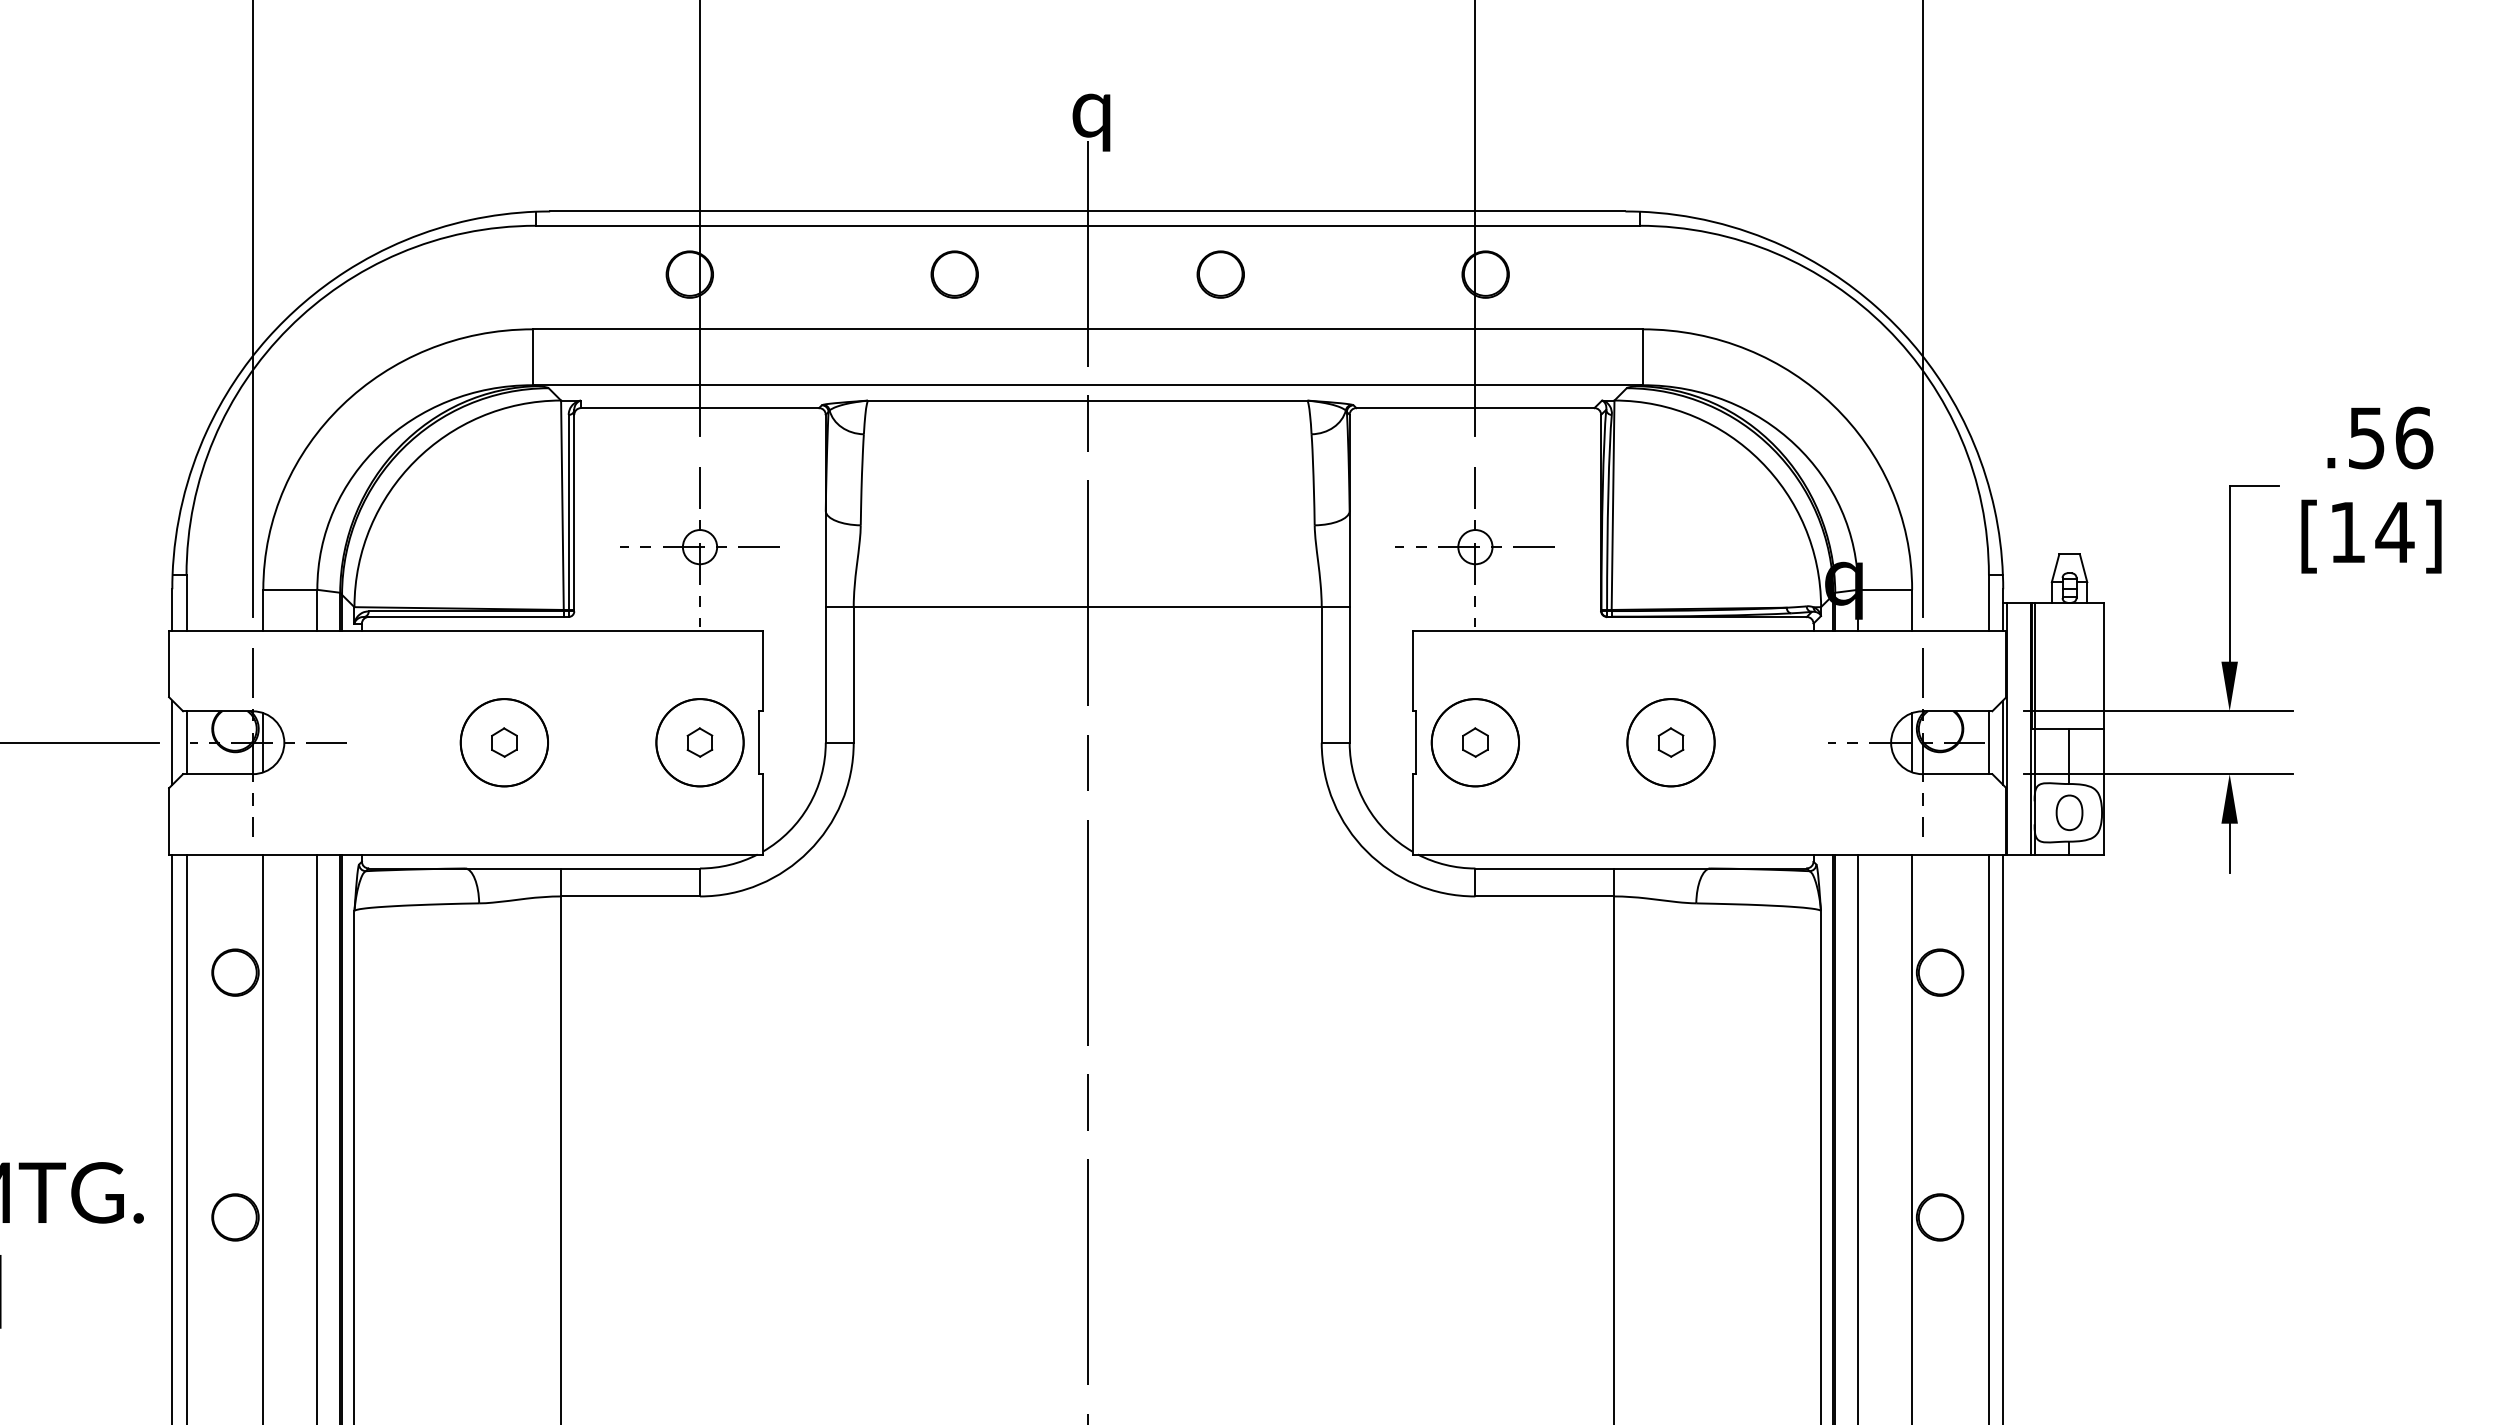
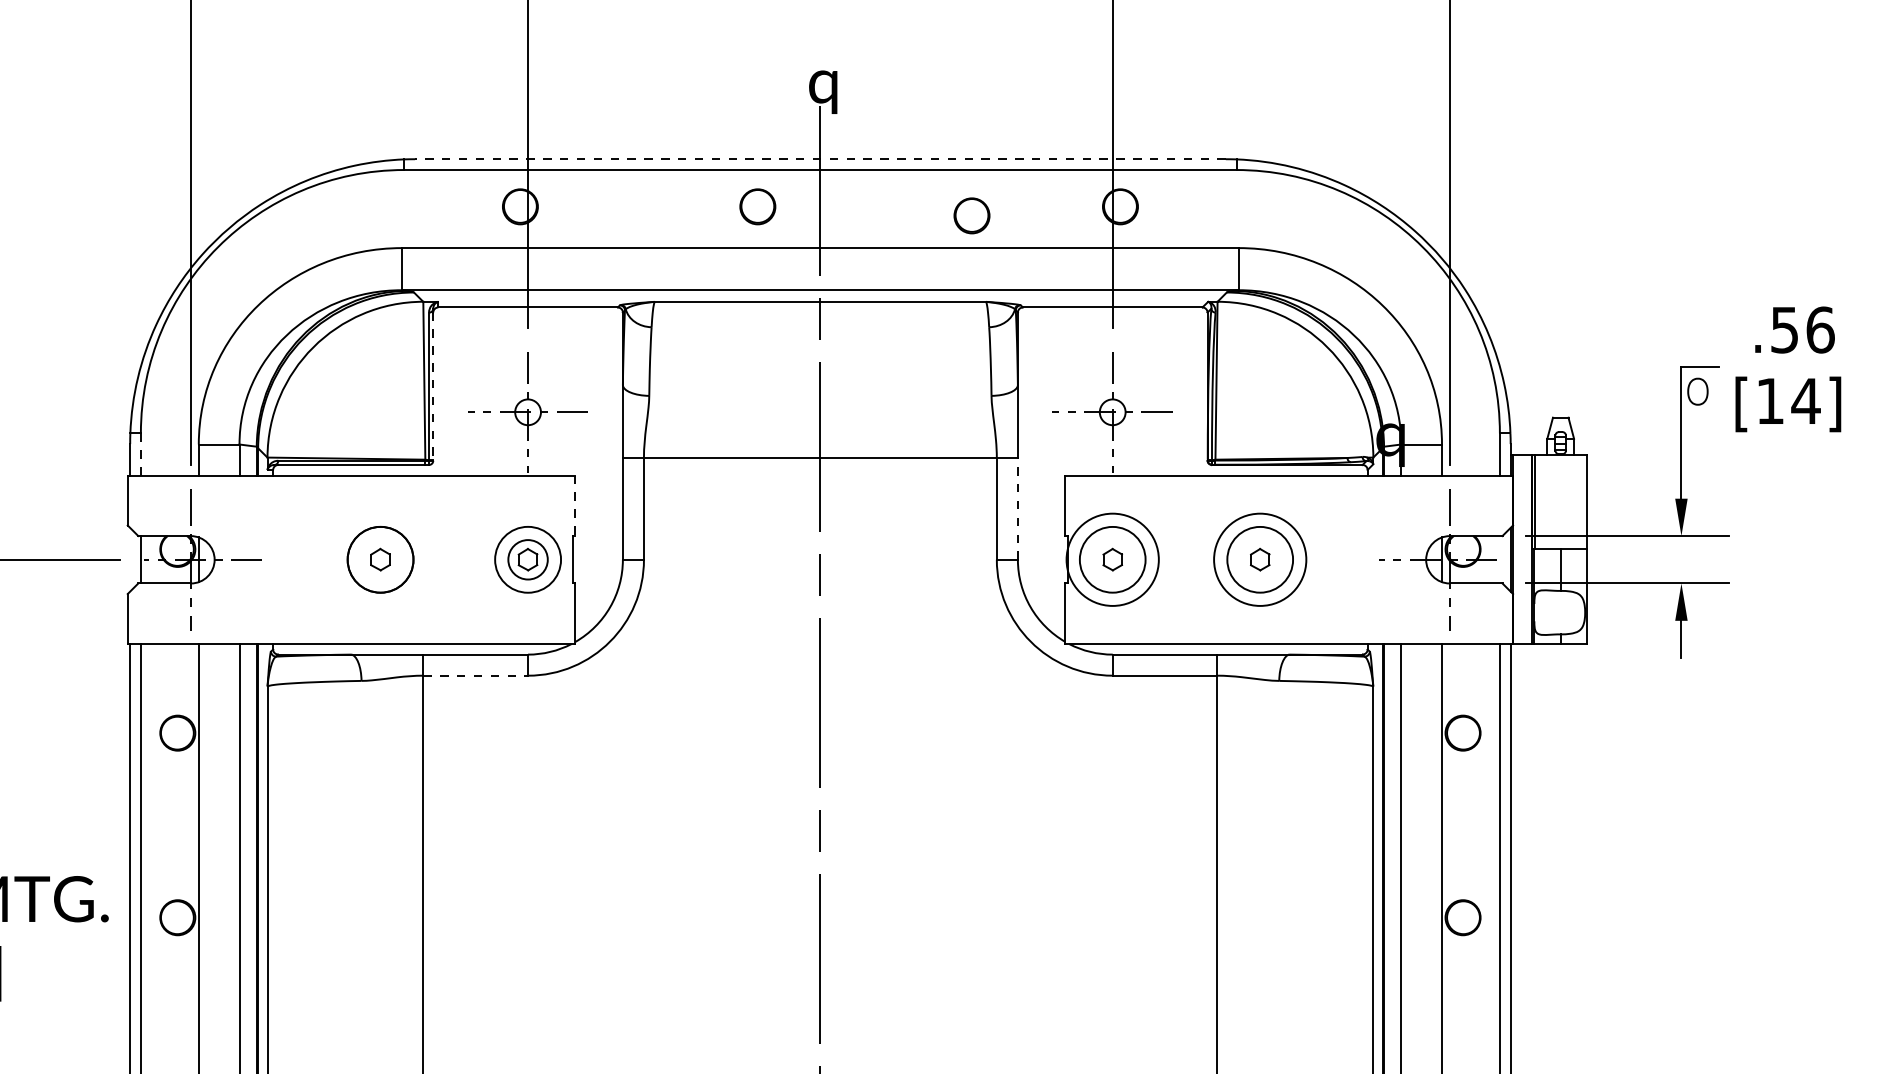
line: (1087, 211) -> (820, 159), solid -> dashed
part: (954, 274) -> (757, 206), moved
part: (1220, 274) -> (971, 215), moved
line: (574, 513) -> (433, 386), solid -> dashed
line: (186, 603) -> (140, 454), solid -> dashed
line: (762, 671) -> (575, 506), solid -> dashed
line: (1349, 675) -> (1017, 509), solid -> dashed
line: (172, 742) -> (130, 559), removed
circle: (699, 742) -> (527, 559), size x0.6
circle: (1475, 742) -> (1112, 559), size x1.4
circle: (1670, 742) -> (1259, 559), size x1.4
line: (1988, 742) -> (1499, 559), removed
part: (2069, 812) -> (1697, 391), moved
line: (631, 896) -> (476, 675), solid -> dashed

